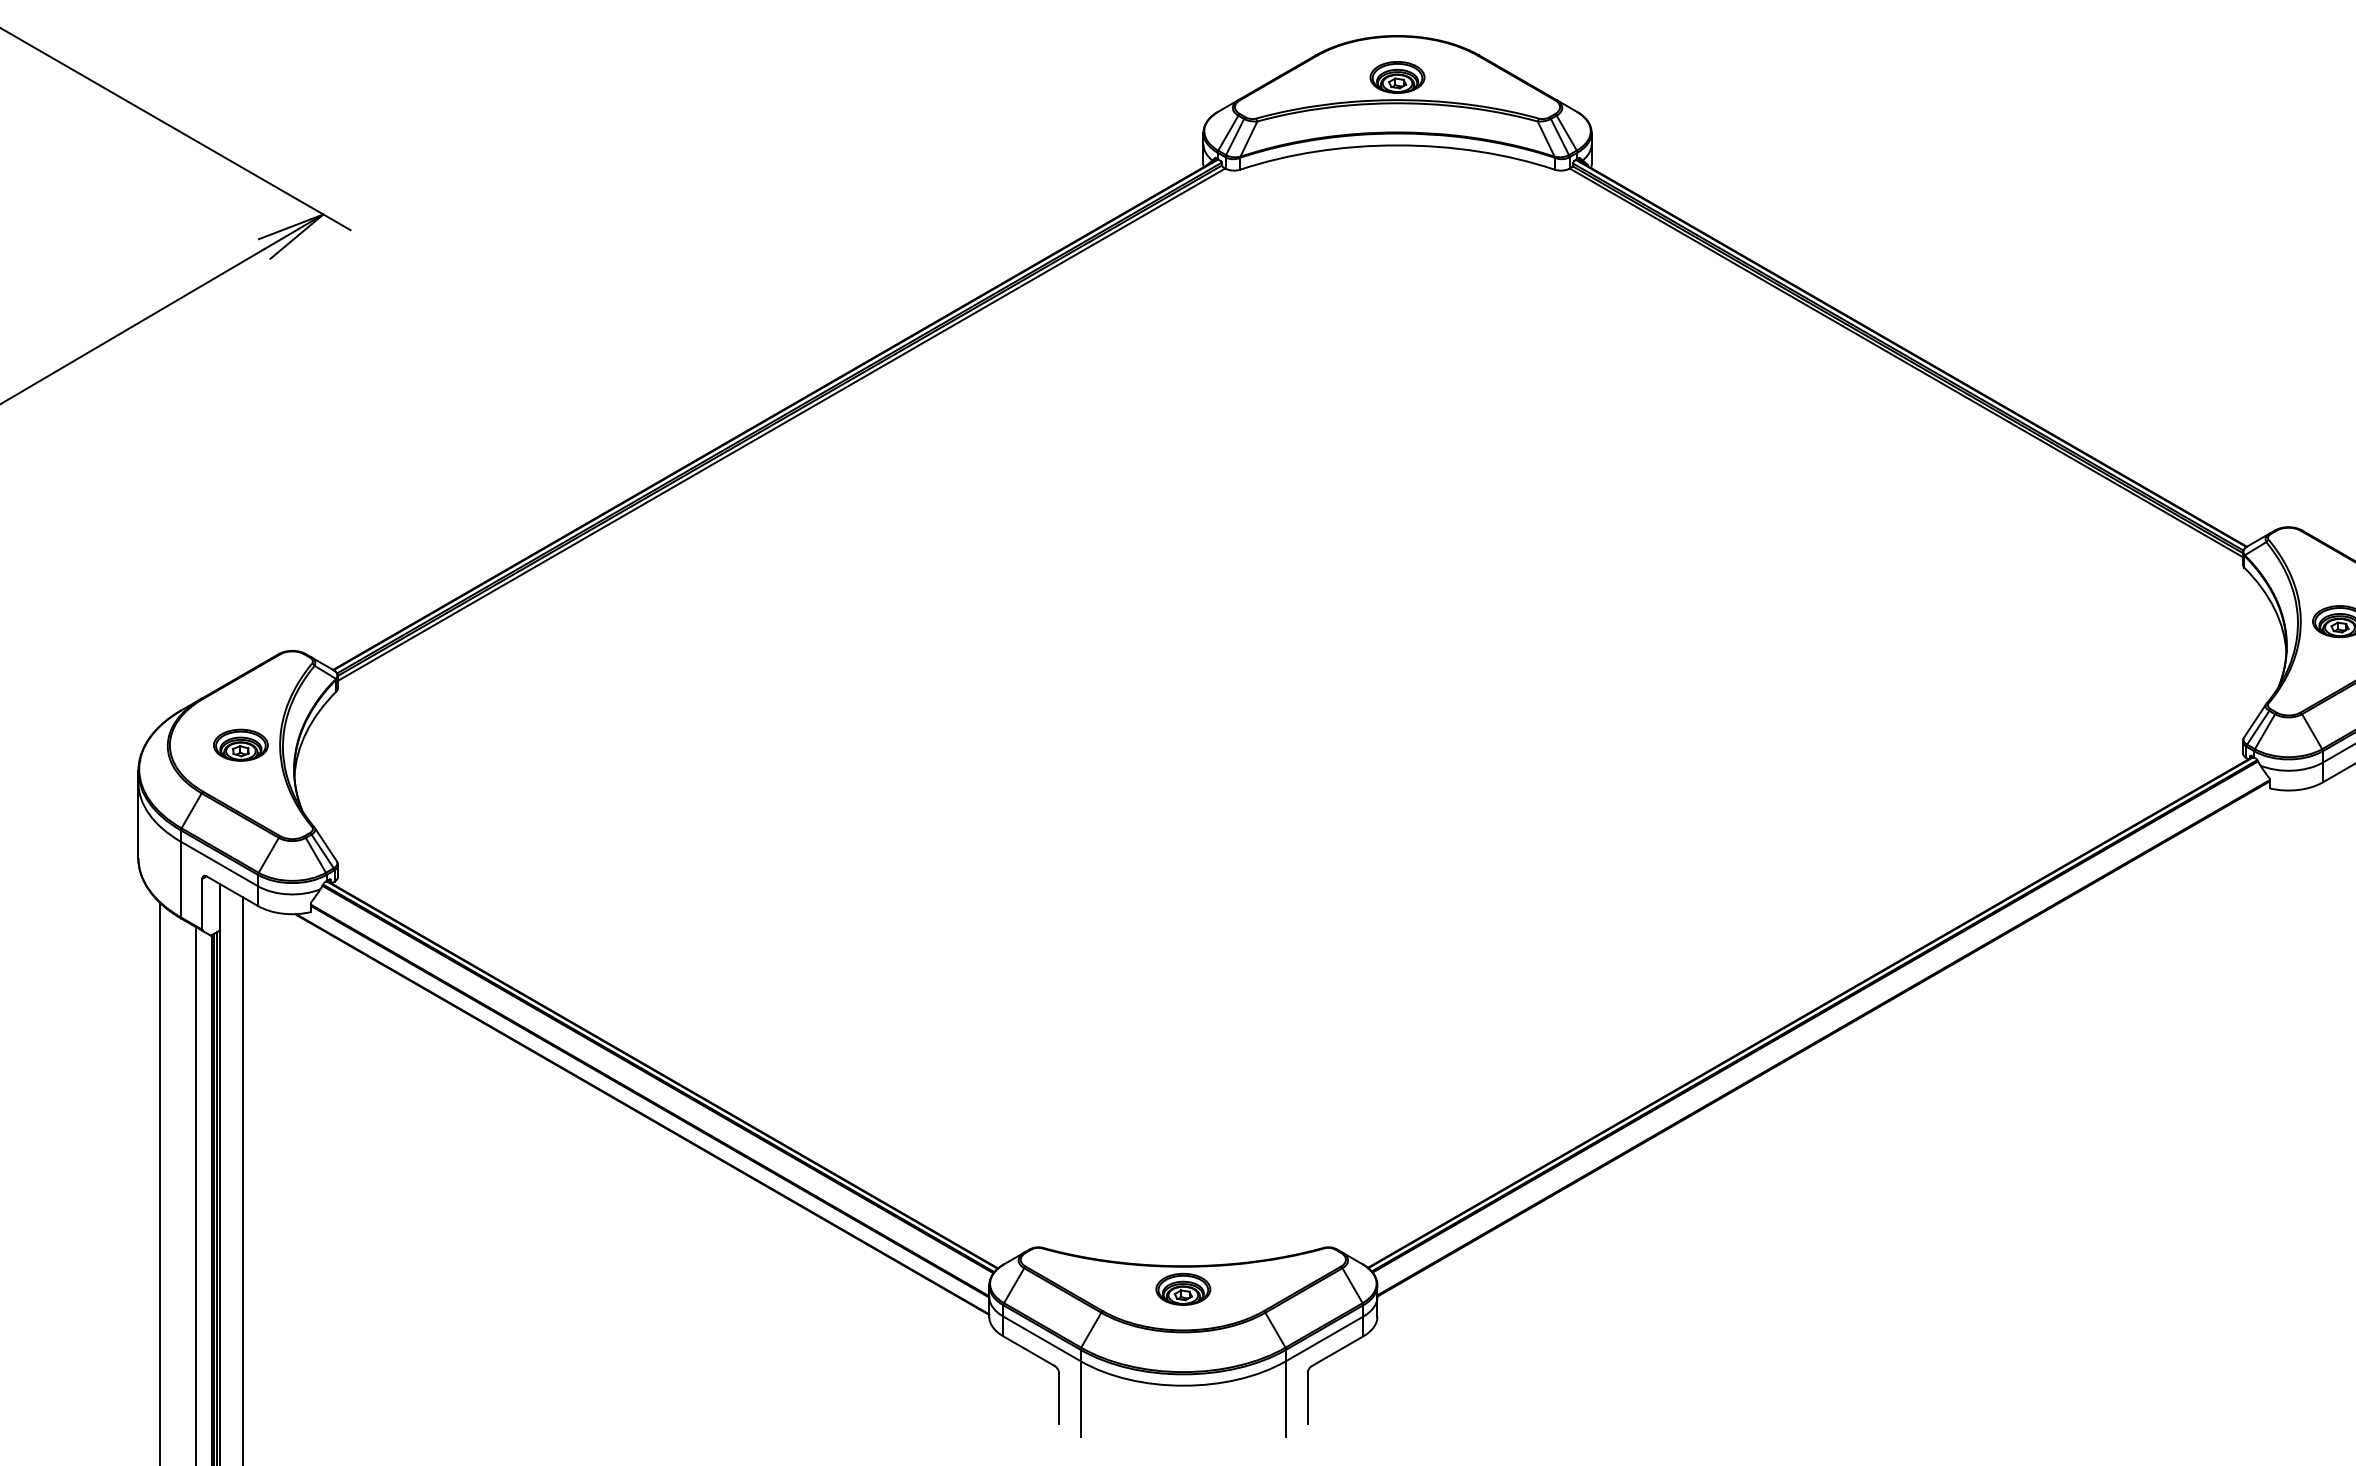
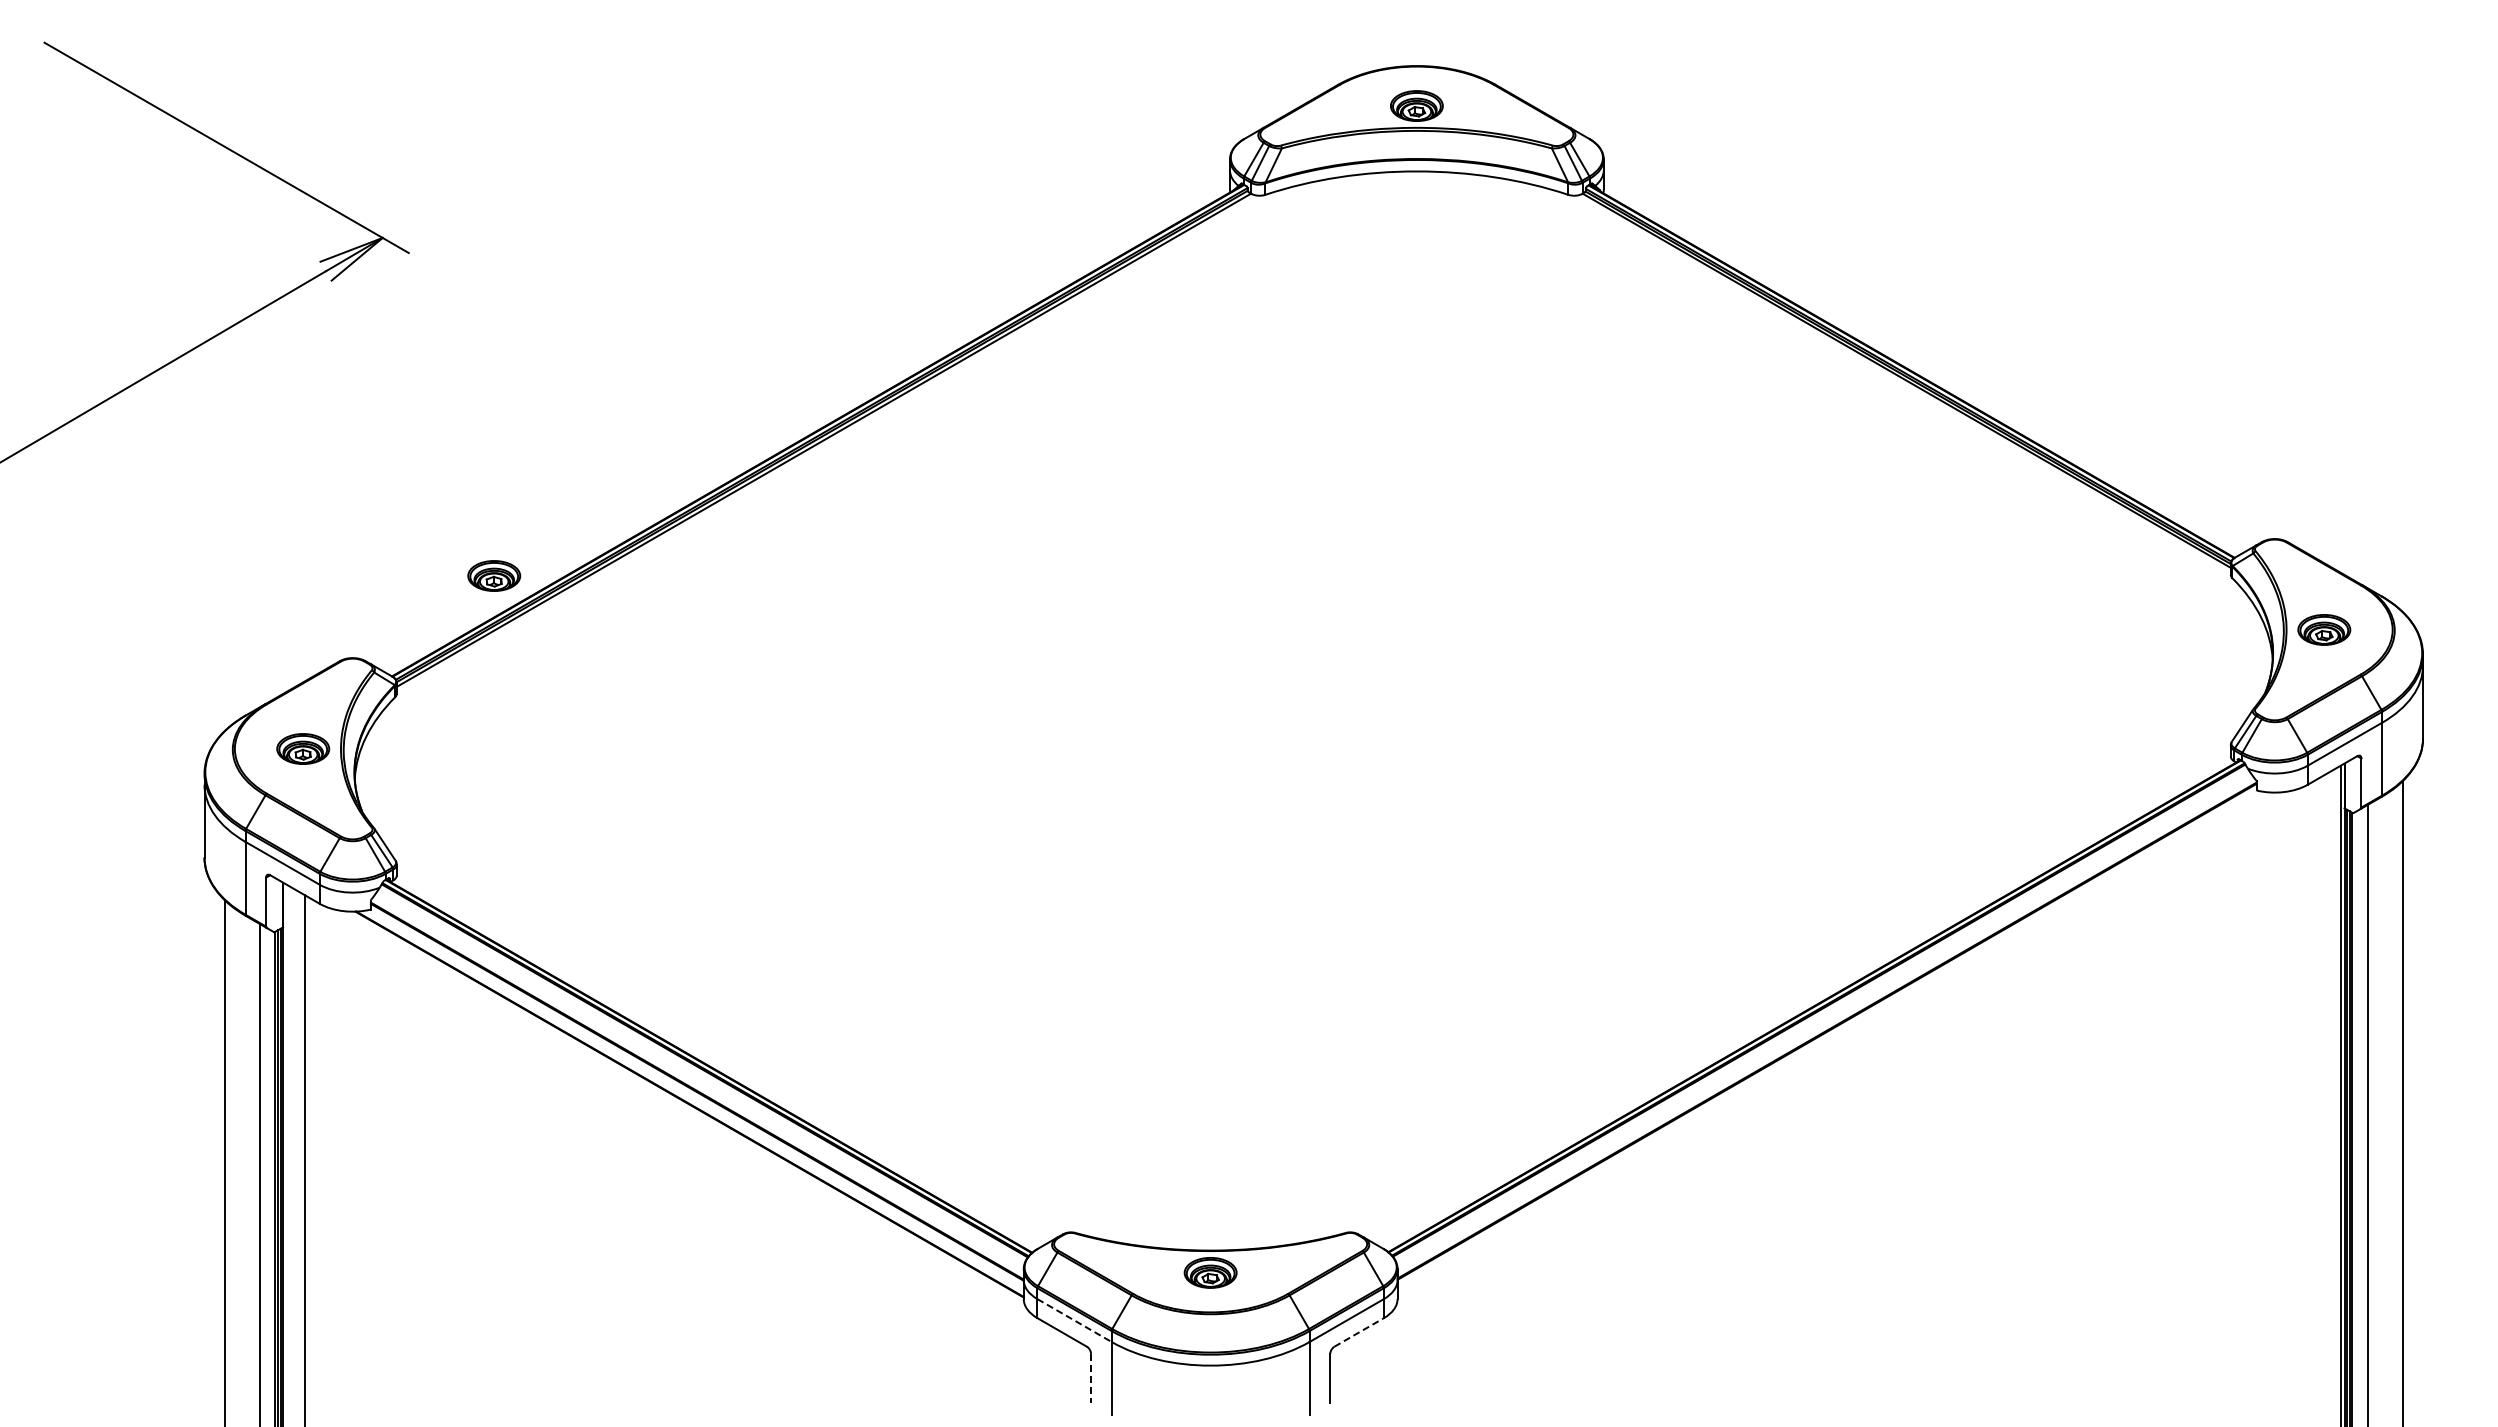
part: (439, 565) -> (494, 575), added
line: (1041, 1338) -> (1074, 1320), solid -> dashed
line: (1337, 1351) -> (1359, 1332), solid -> dashed
line: (1059, 1399) -> (1091, 1378), solid -> dashed

